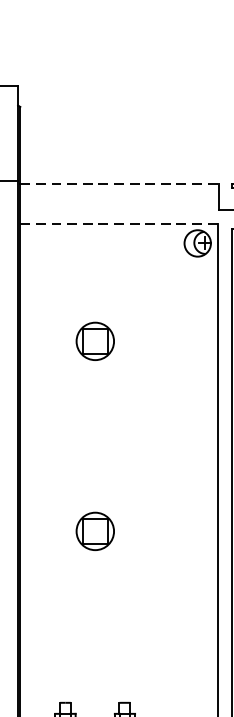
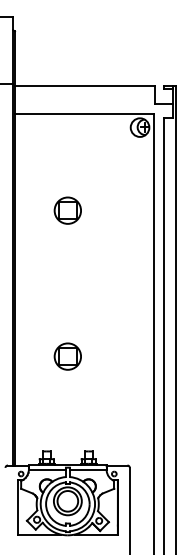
line: (118, 183) -> (84, 85), dashed -> solid
line: (118, 223) -> (84, 113), dashed -> solid
part: (94, 341) -> (67, 210), moved
part: (94, 531) -> (67, 356), moved

